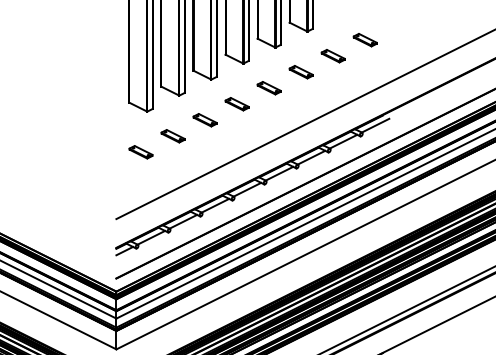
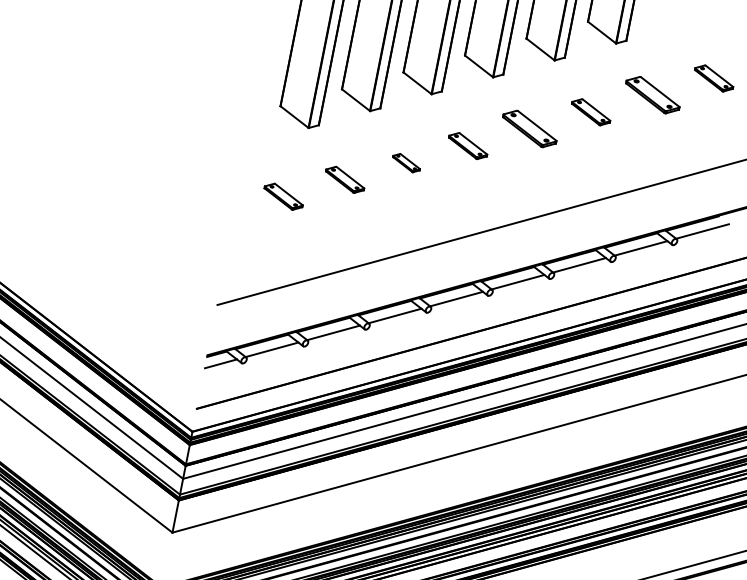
part: (332, 56) -> (651, 95), size x1.4
part: (268, 88) -> (528, 129), size x1.4
part: (204, 120) -> (405, 163), size x0.7

